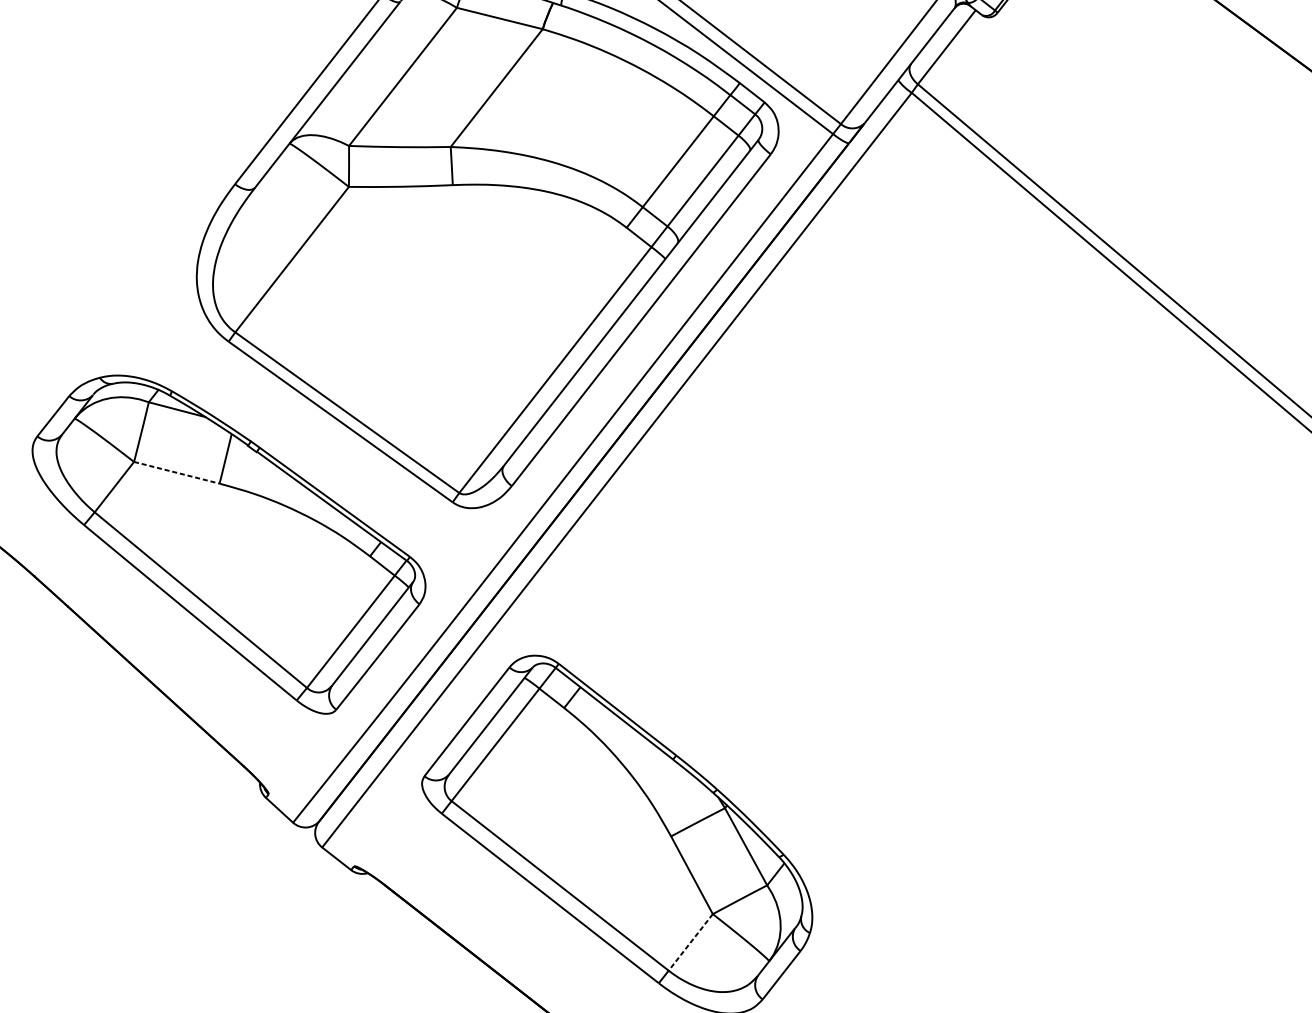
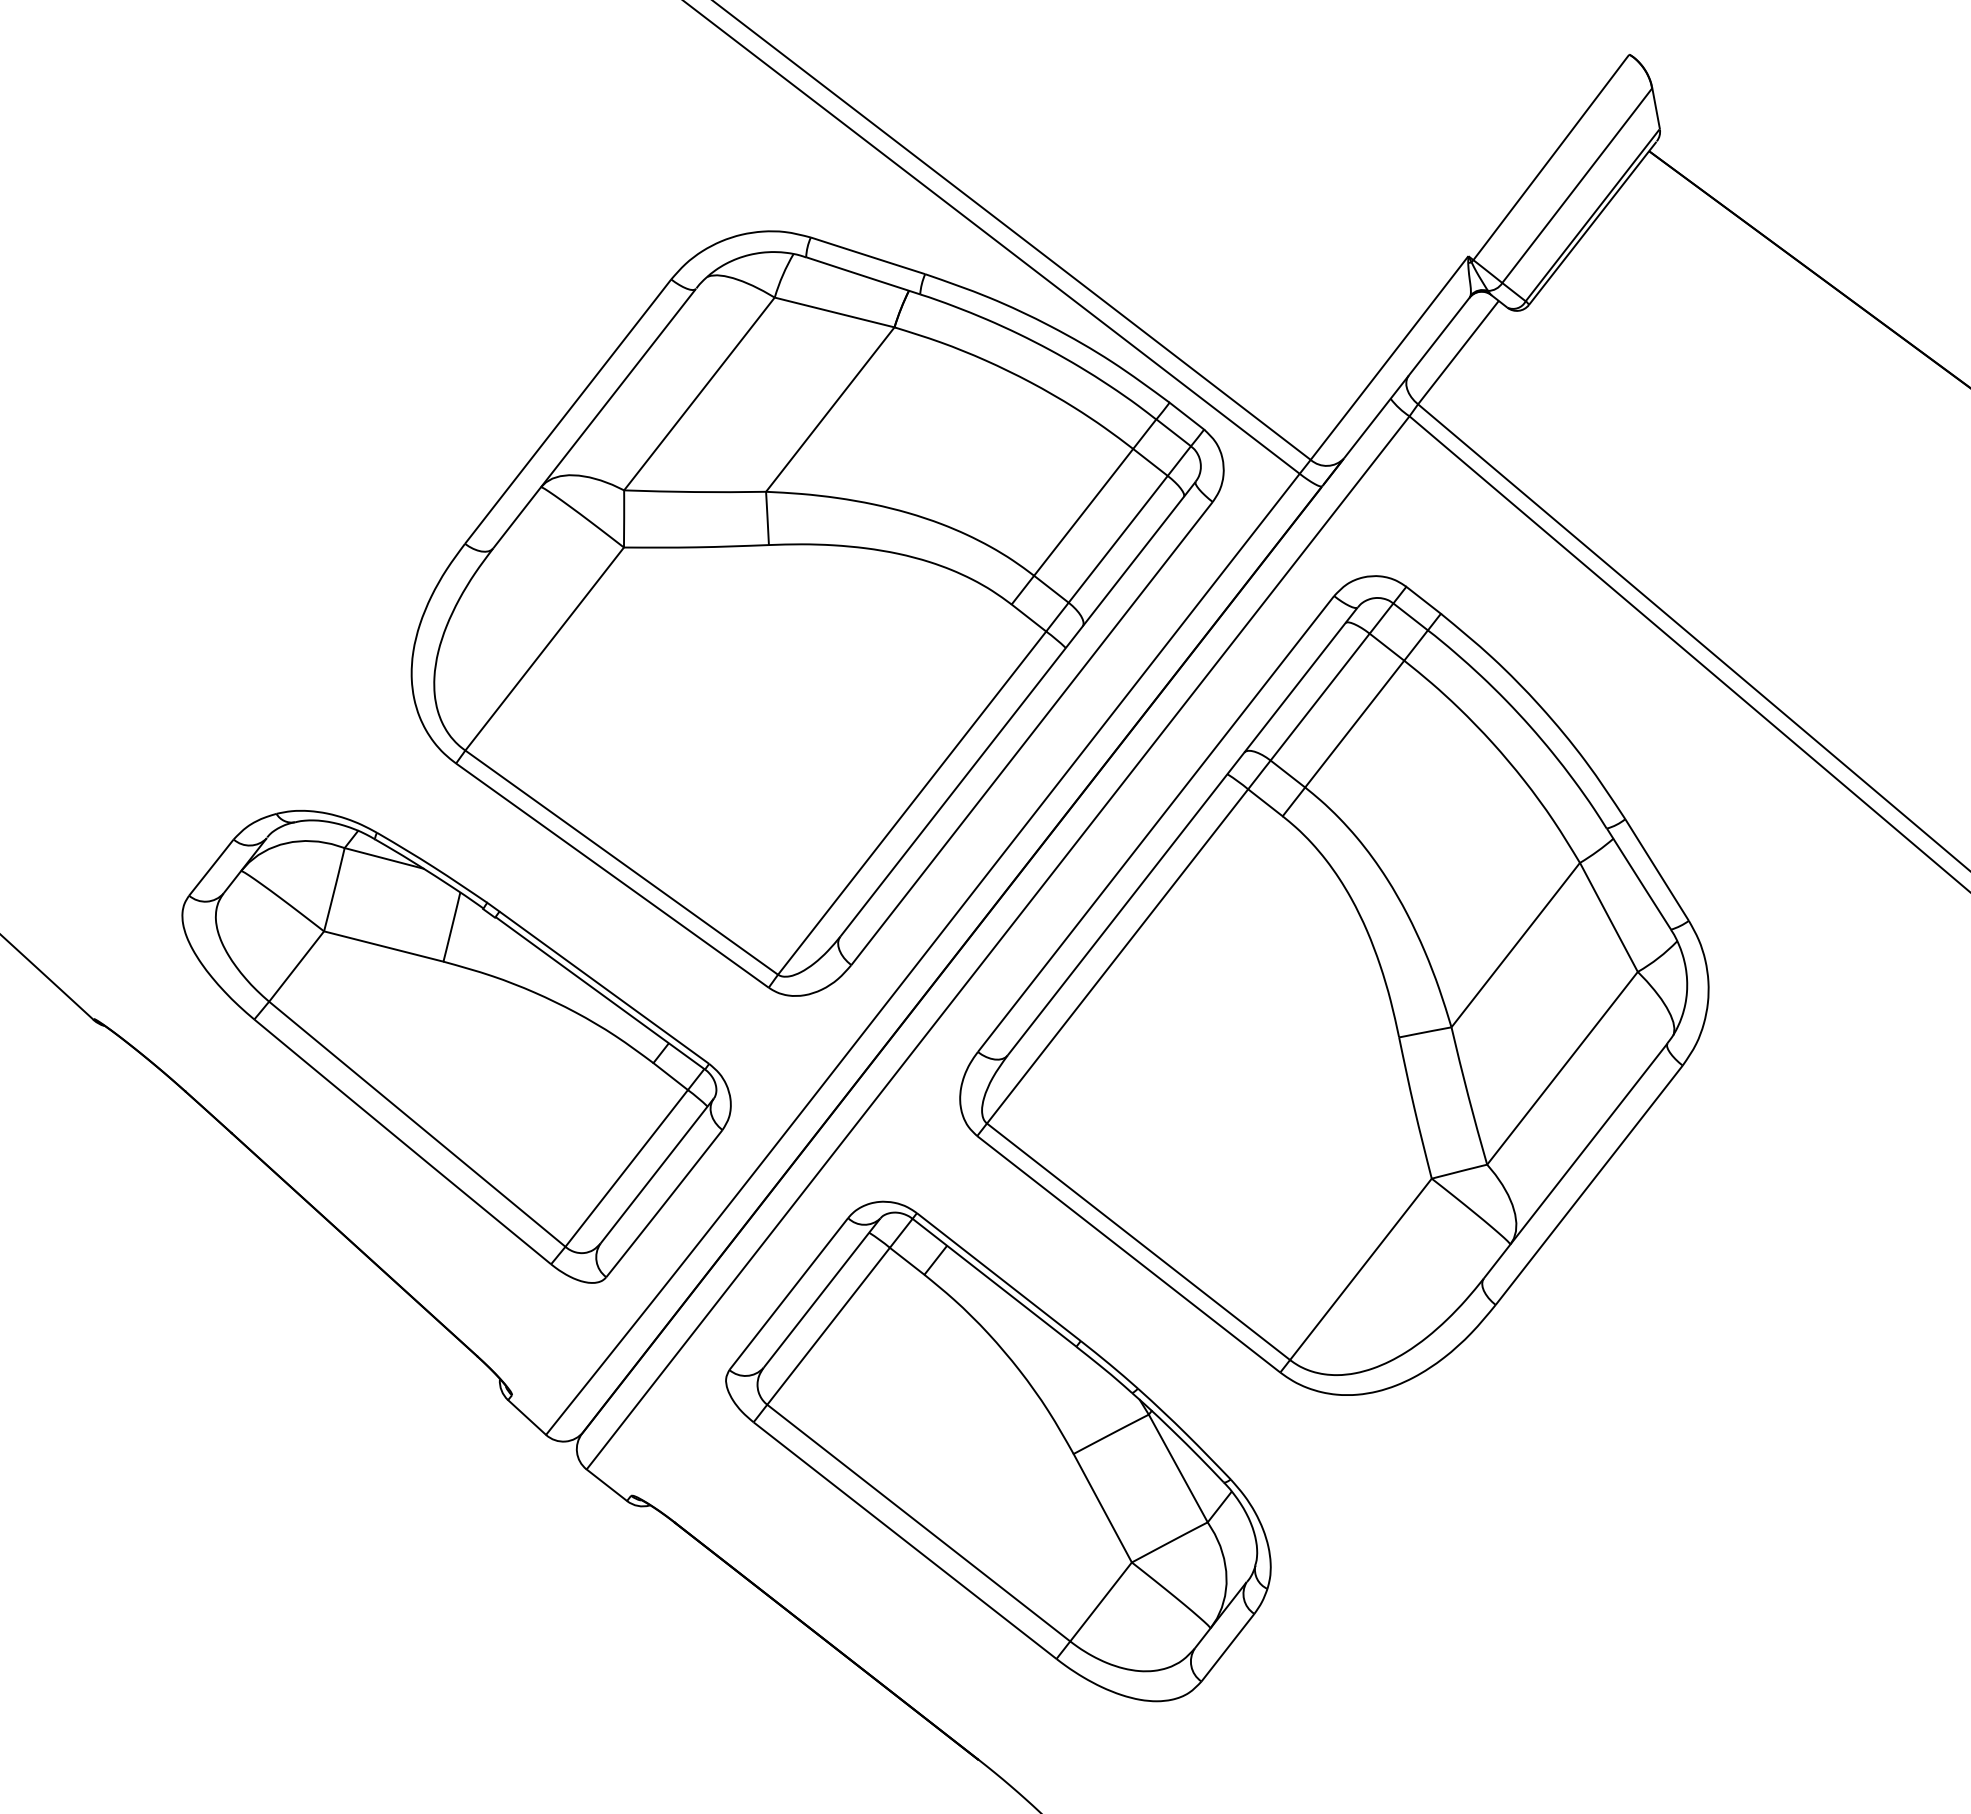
line: (176, 472) -> (383, 946), dashed -> solid
part: (858, 500) -> (1334, 985), added
line: (690, 942) -> (1100, 1602), dashed -> solid

